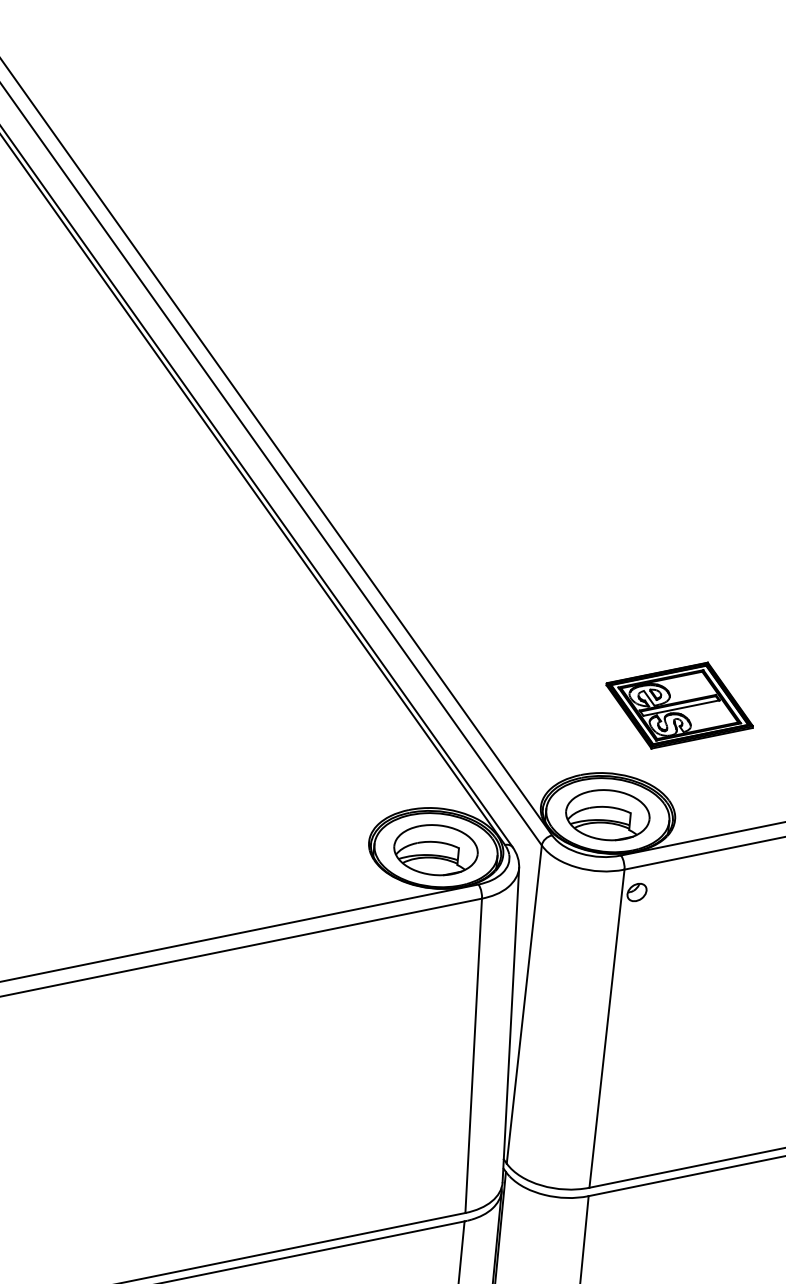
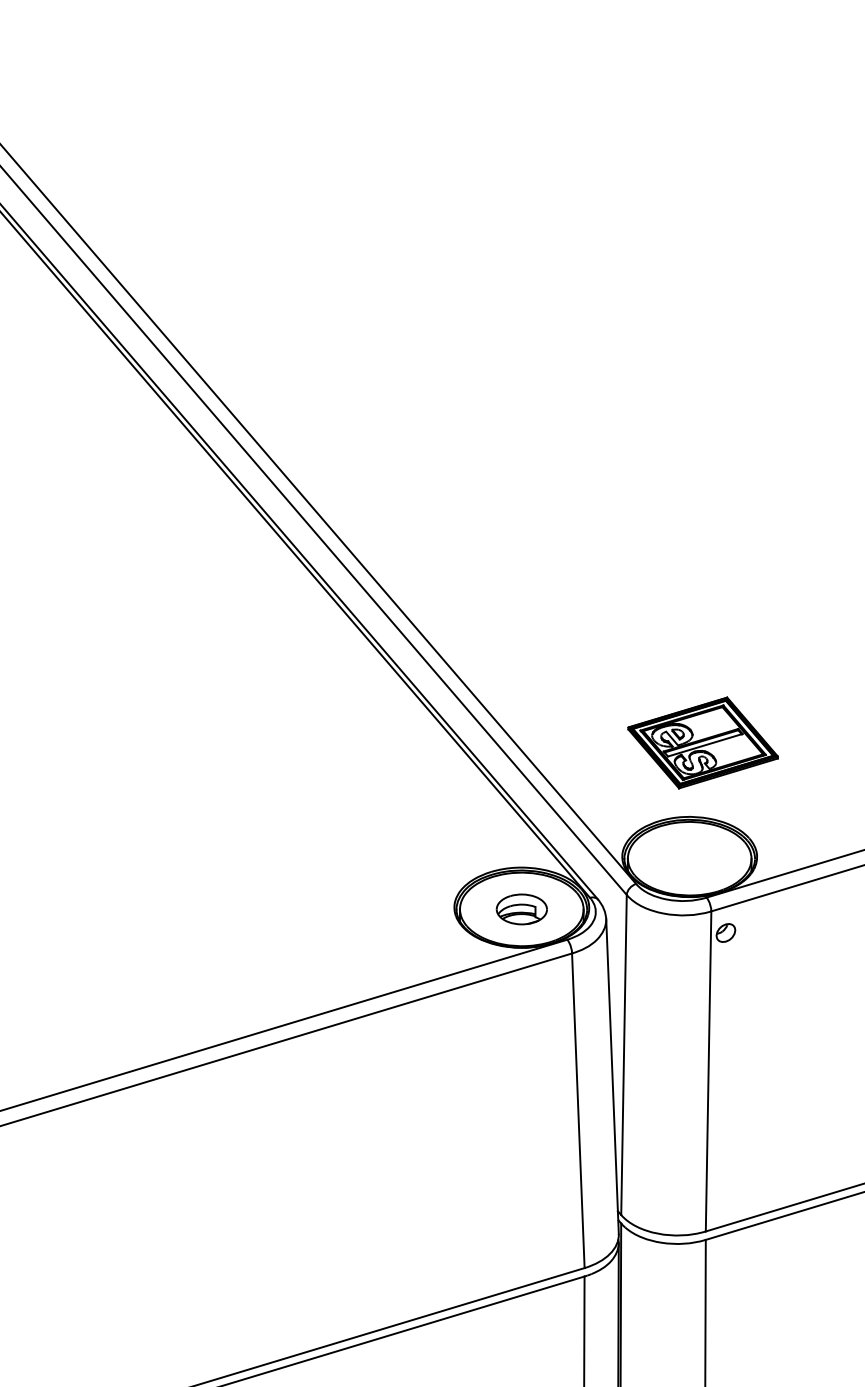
part: (679, 705) -> (702, 742), moved
part: (607, 814) -> (689, 858), removed
part: (435, 850) -> (521, 909), size x0.6

